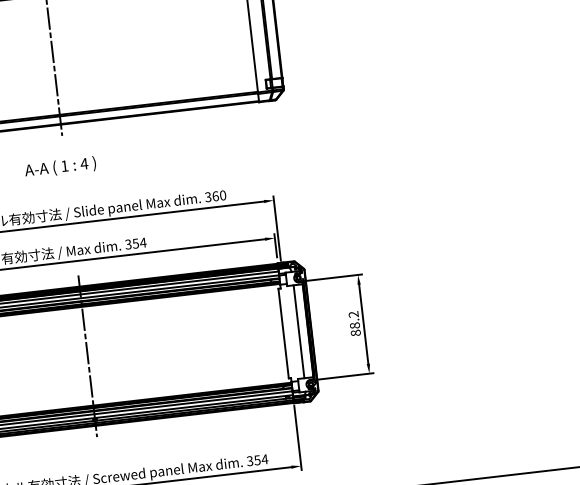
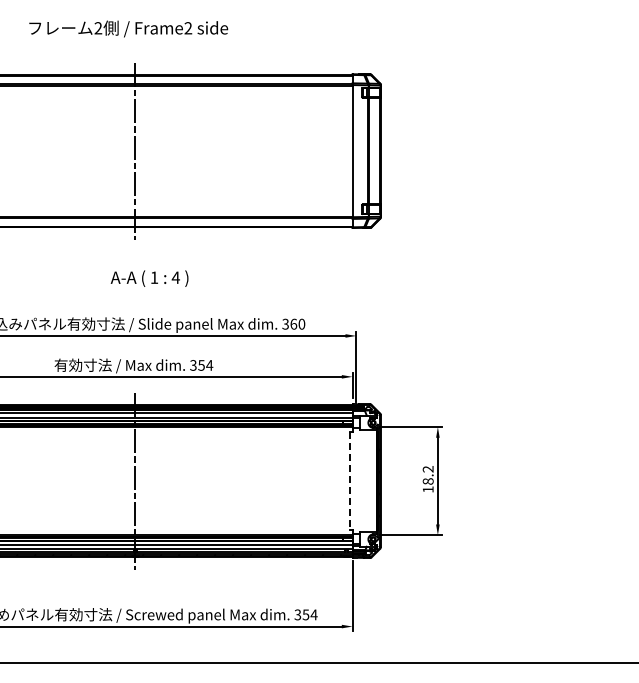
text: (60, 167) -> (149, 278), moved
line: (298, 332) -> (366, 481), removed
line: (284, 333) -> (350, 481), solid -> dashed
text: (355, 333) -> (427, 489), 88.2 -> 18.2

